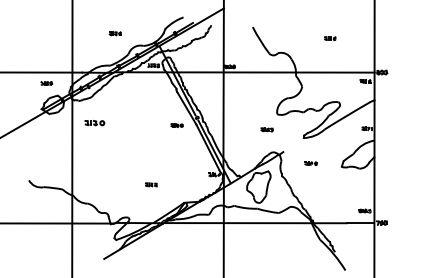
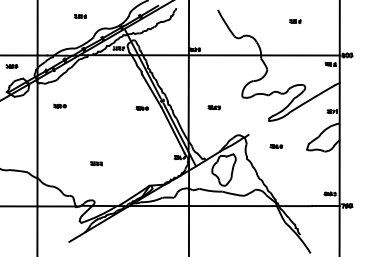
part: (94, 123) -> (59, 106), size x0.62
part: (266, 129) -> (213, 107), moved
part: (151, 184) -> (96, 163), moved

